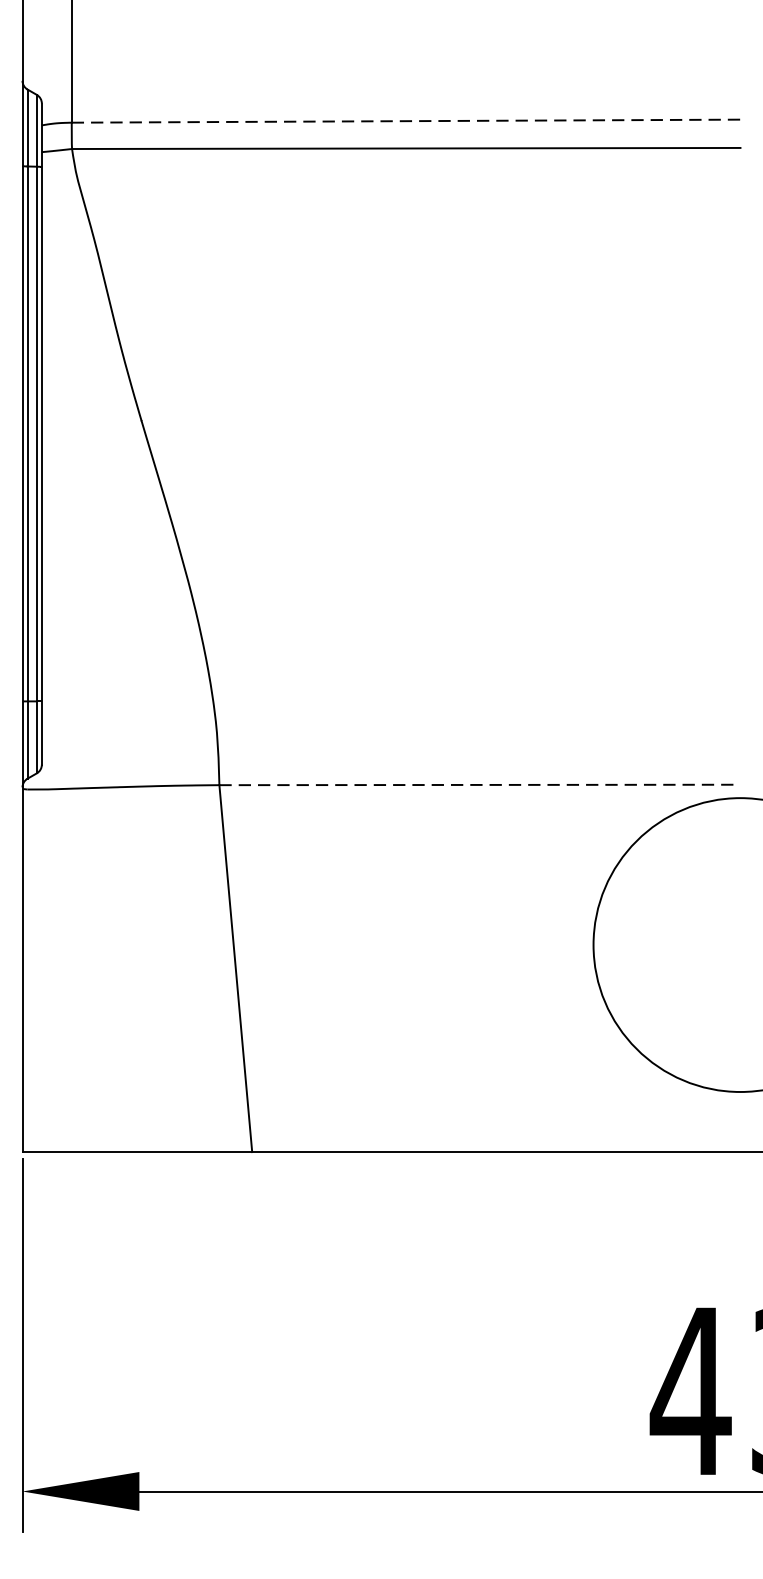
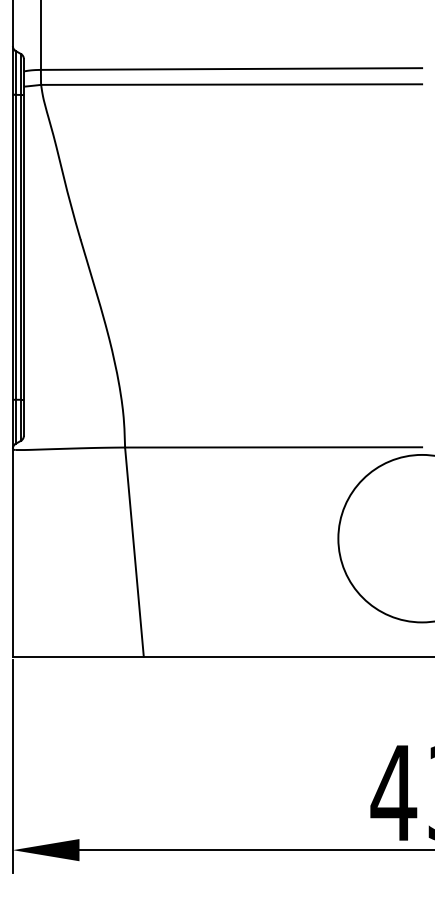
line: (406, 121) -> (231, 69), dashed -> solid
line: (479, 785) -> (273, 447), dashed -> solid

